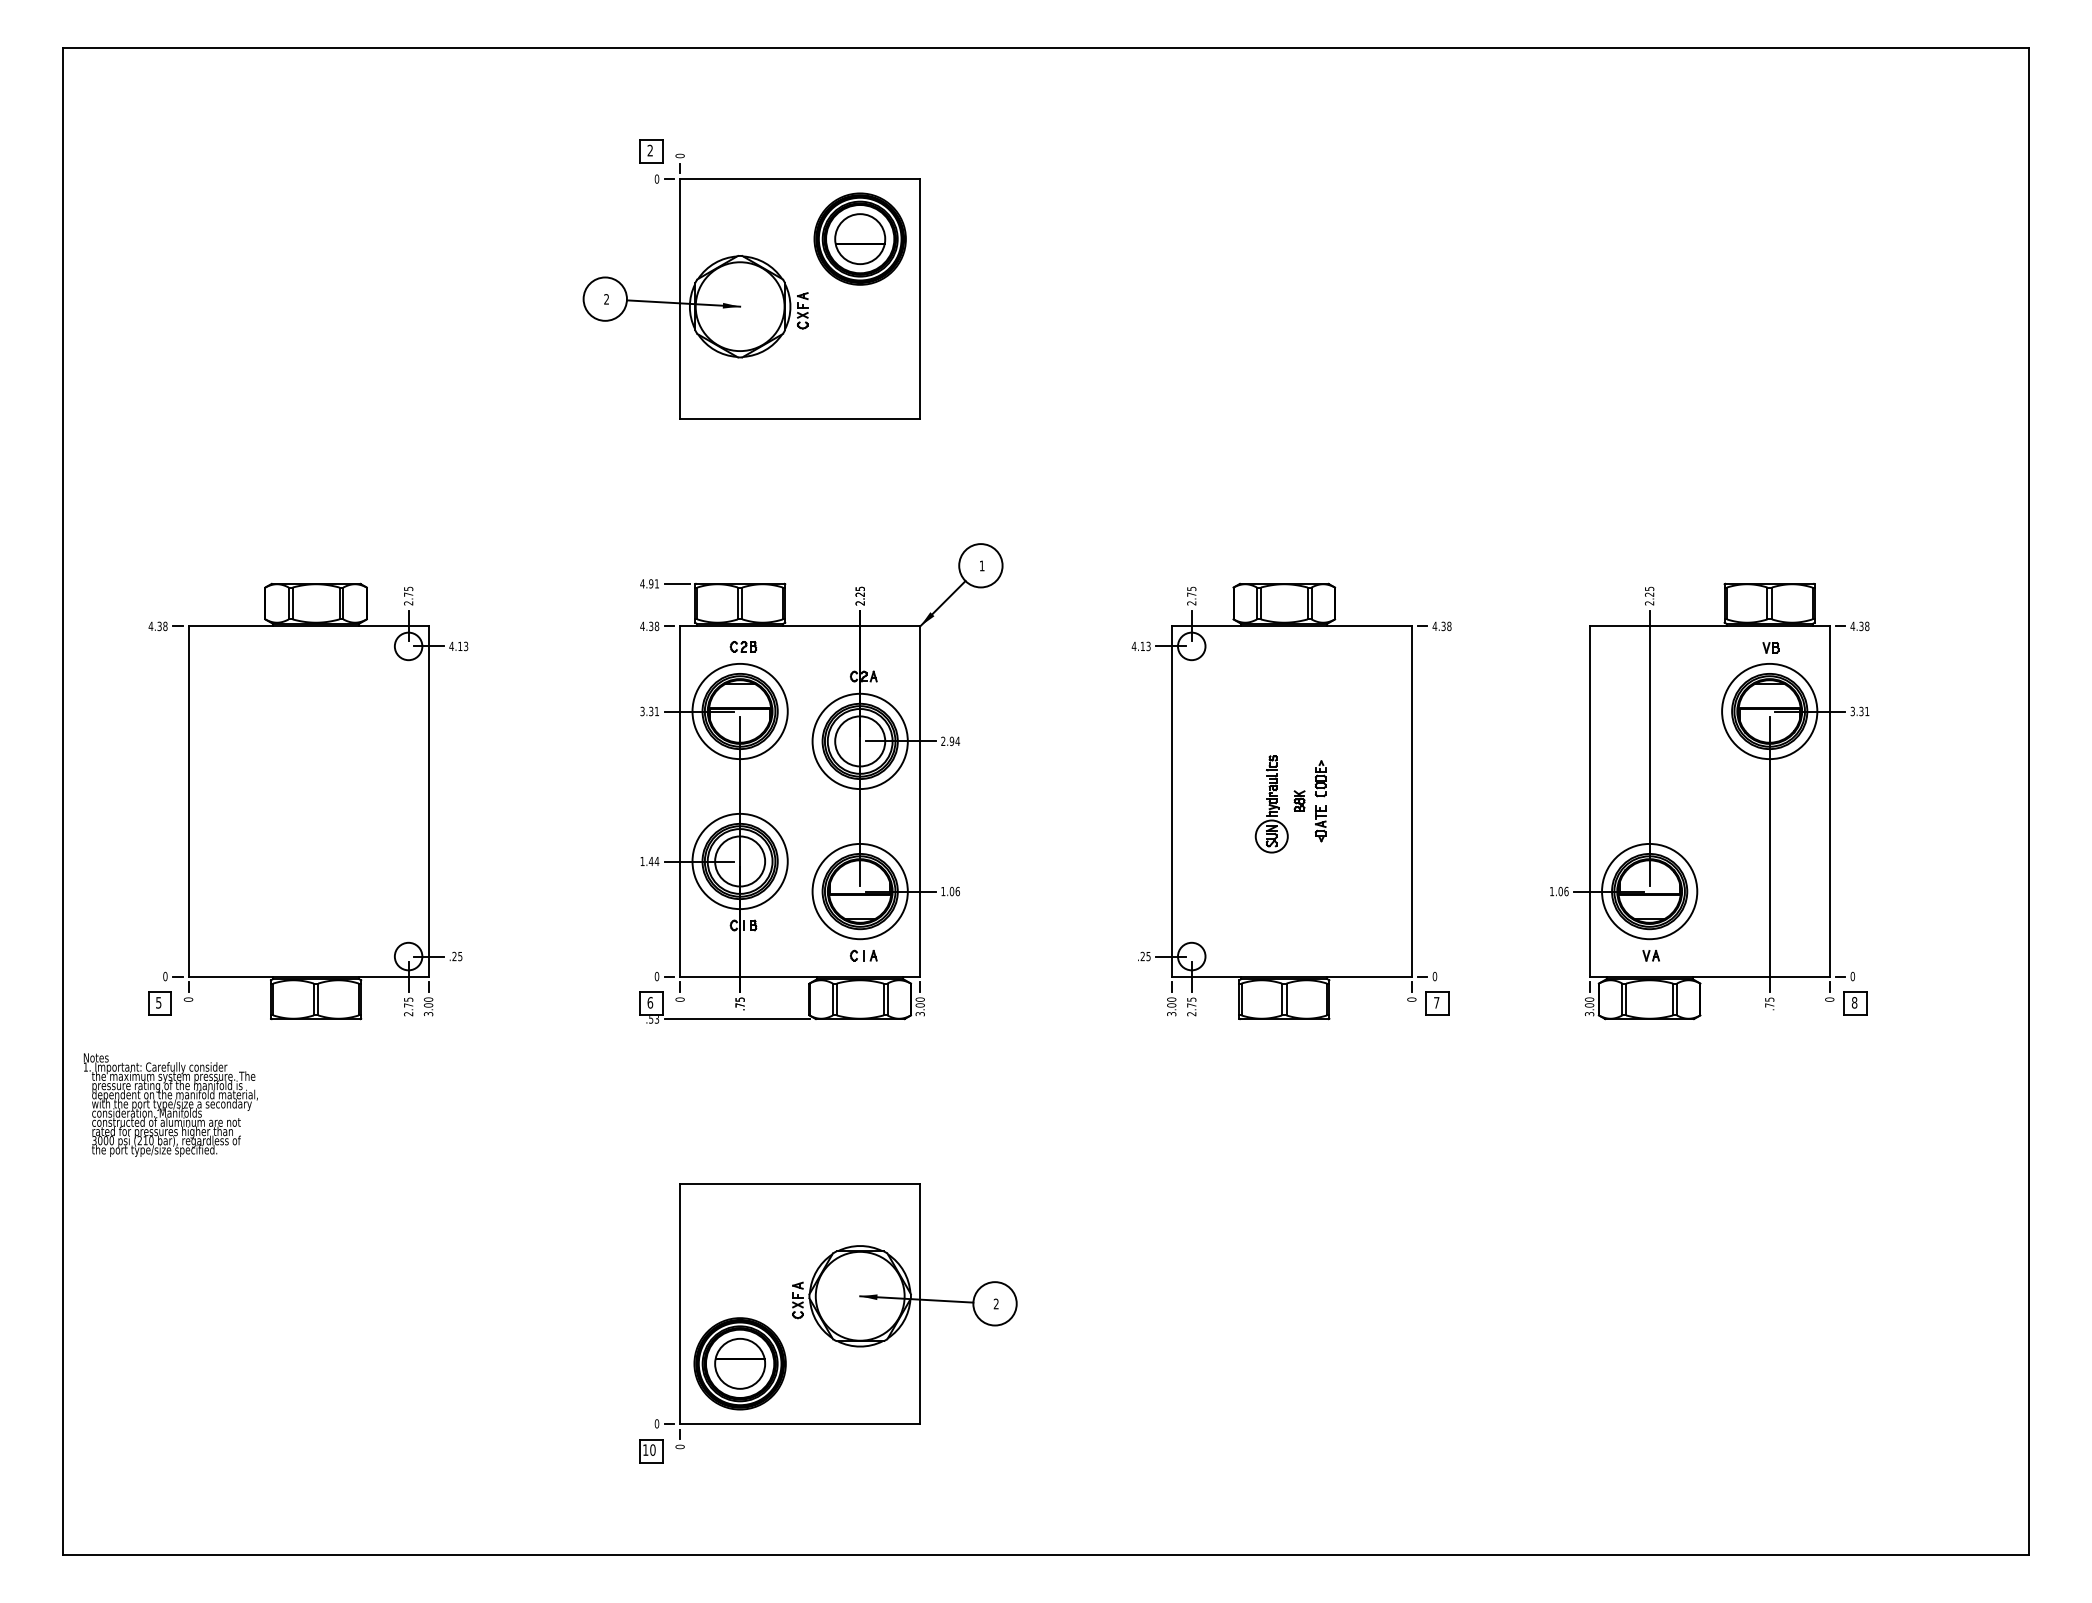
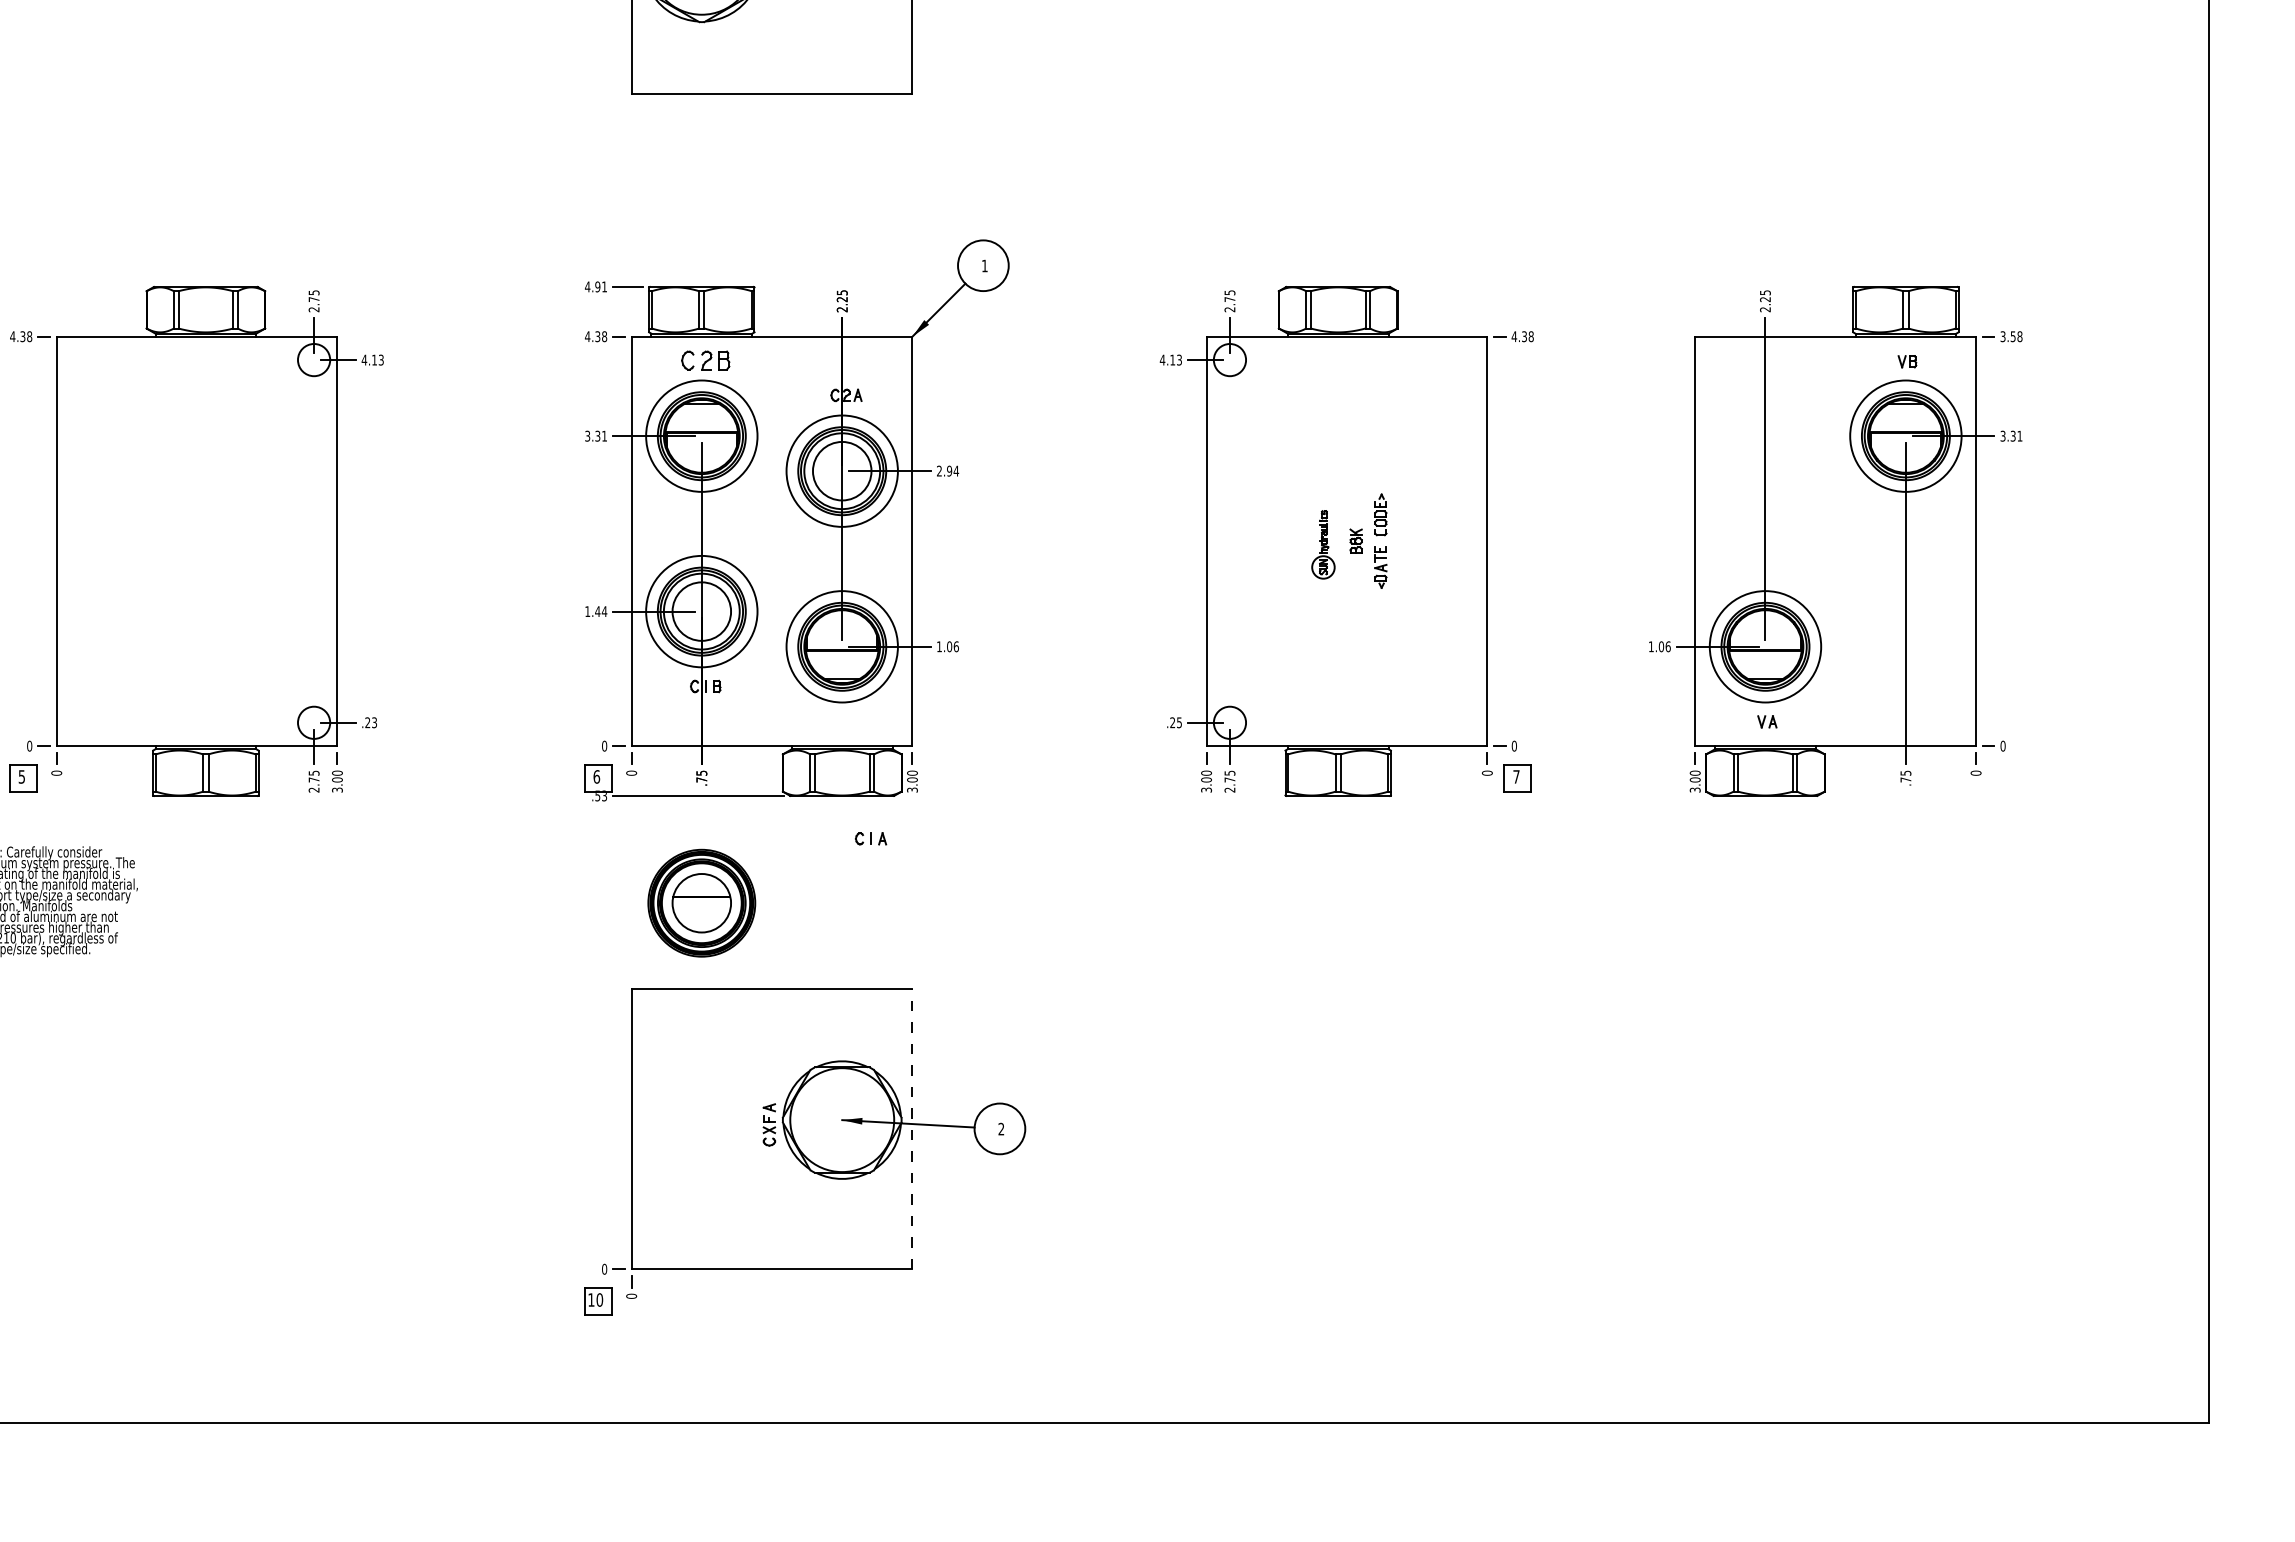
text: (1856, 626) -> (2007, 336), 4.38 -> 3.58
part: (743, 646) -> (705, 360), size x1.6
part: (1271, 804) -> (1323, 544), size x0.6
text: (460, 955) -> (374, 721), .25 -> .23
part: (863, 955) -> (870, 838), moved
part: (1855, 1003) -> (2006, 777), removed
line: (920, 1303) -> (912, 1128), solid -> dashed
part: (739, 1363) -> (701, 902), moved

